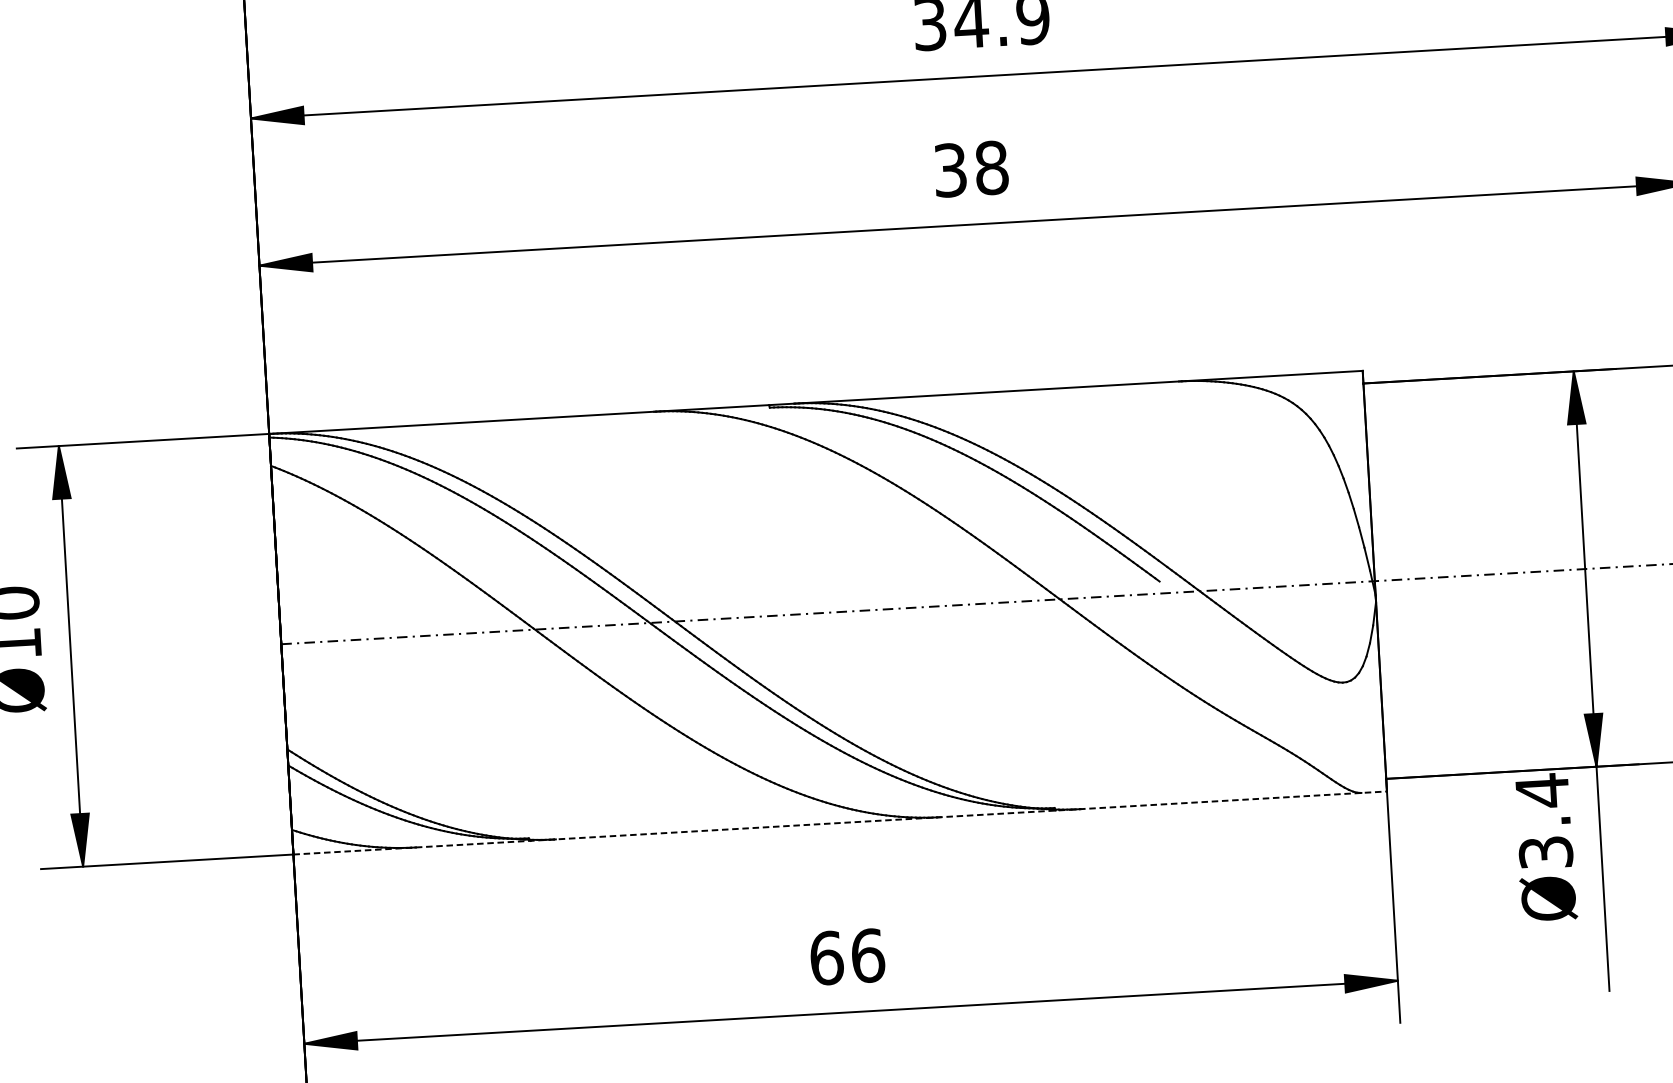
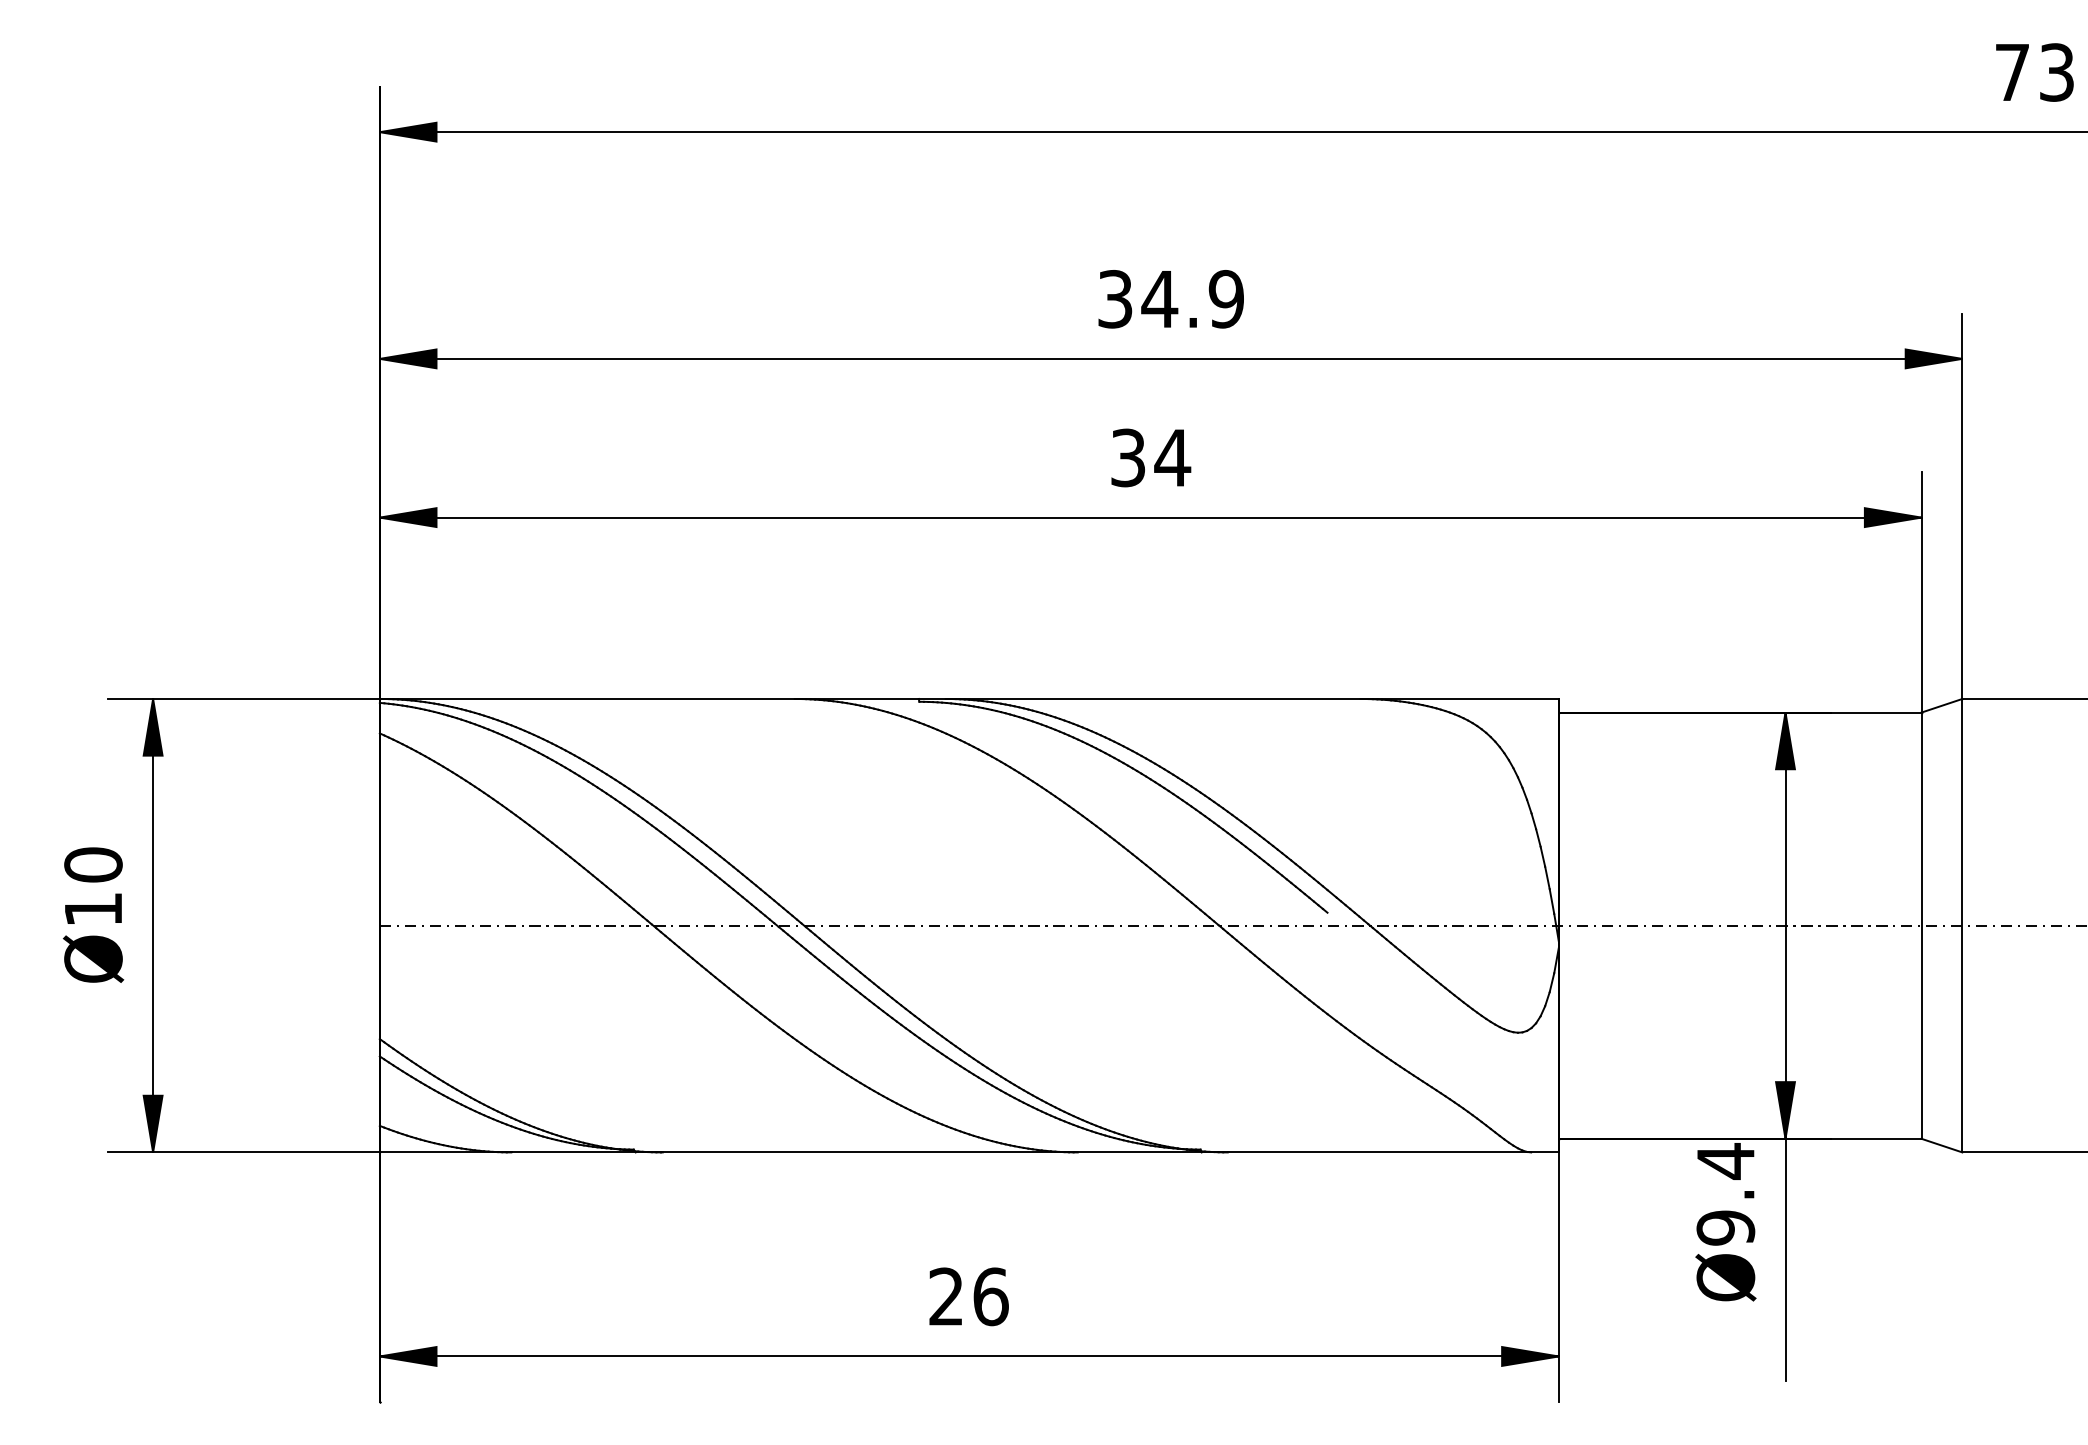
text: (991, 167) -> (1172, 457), 38 -> 34
line: (840, 823) -> (969, 1152), dashed -> solid
text: (1545, 852) -> (1725, 1227), Ø3.4 -> Ø9.4
text: (826, 957) -> (946, 1296), 66 -> 26

